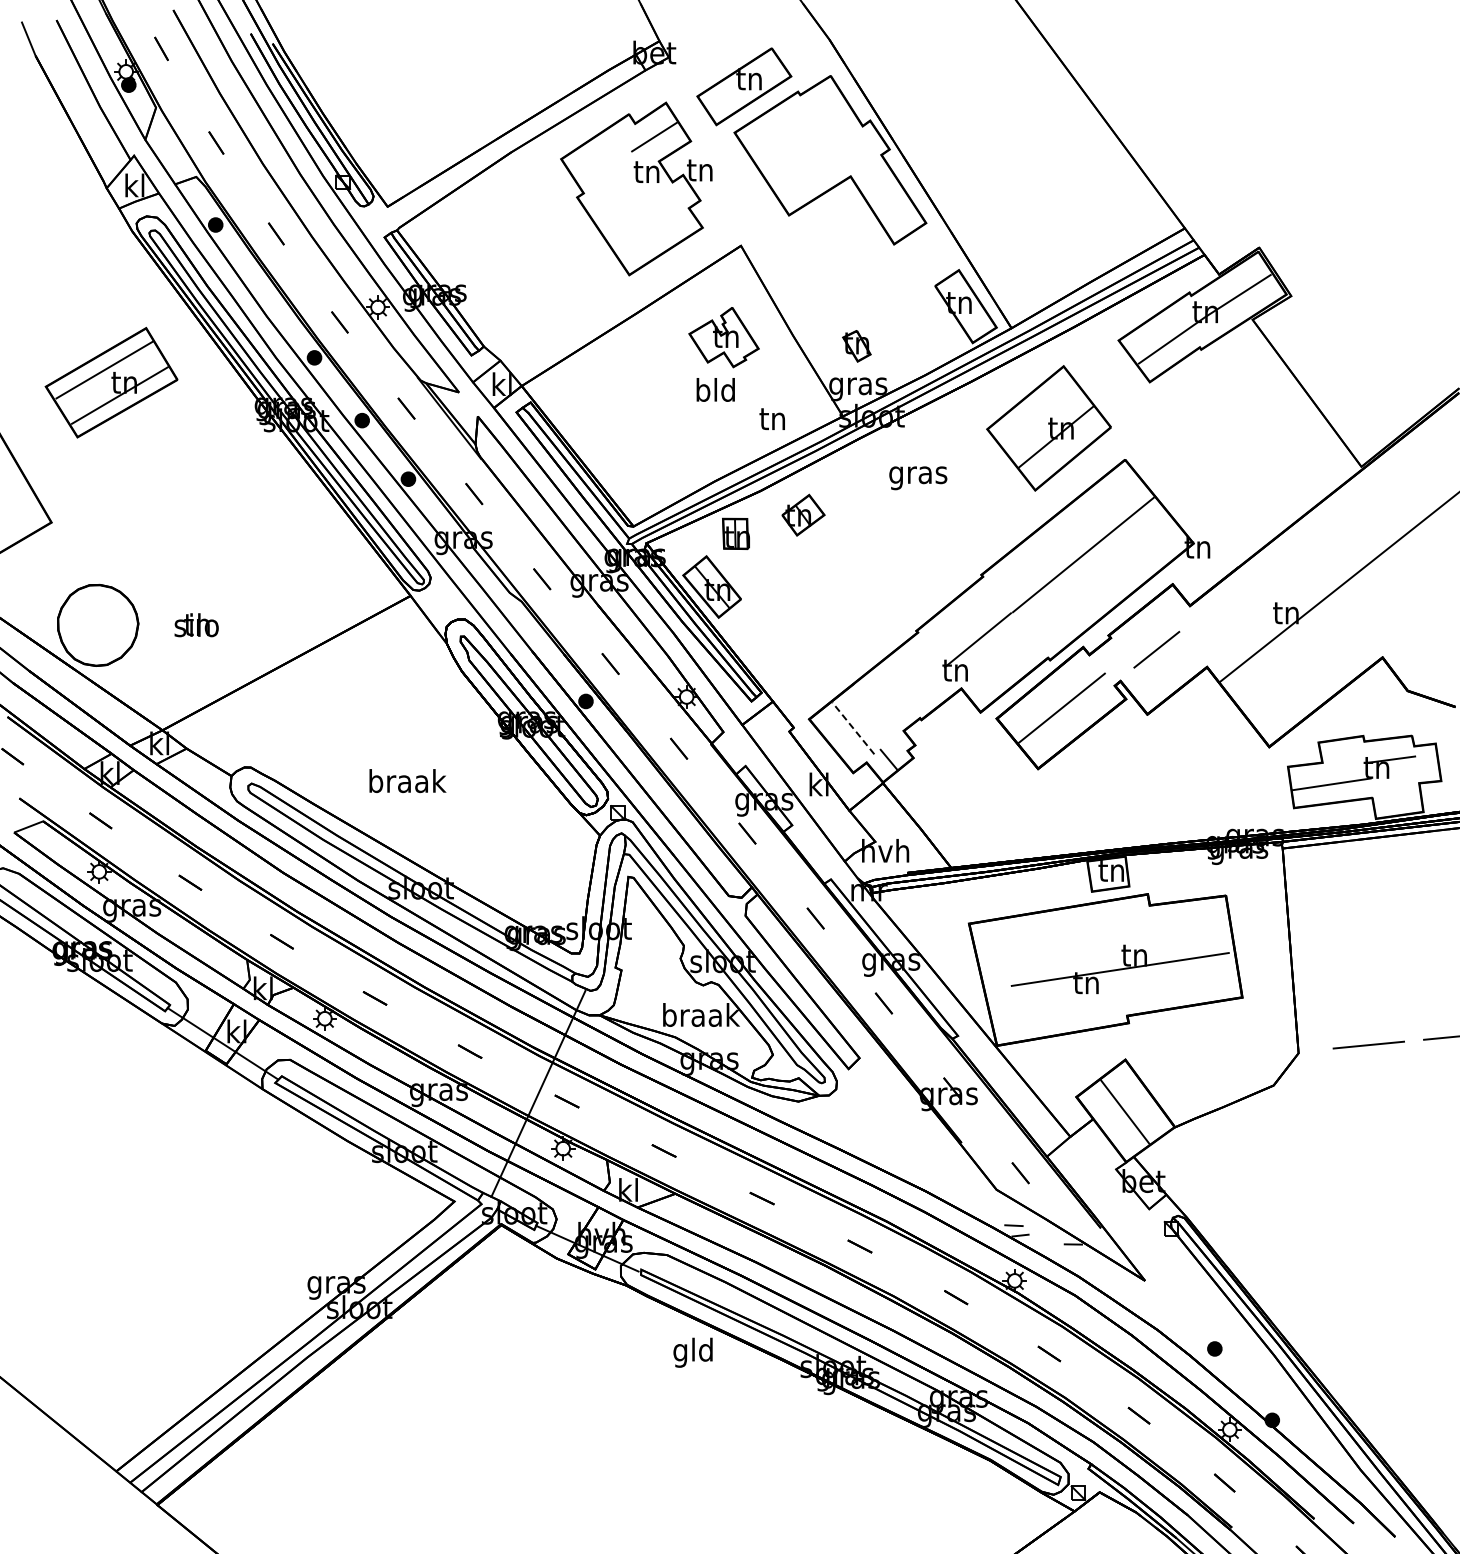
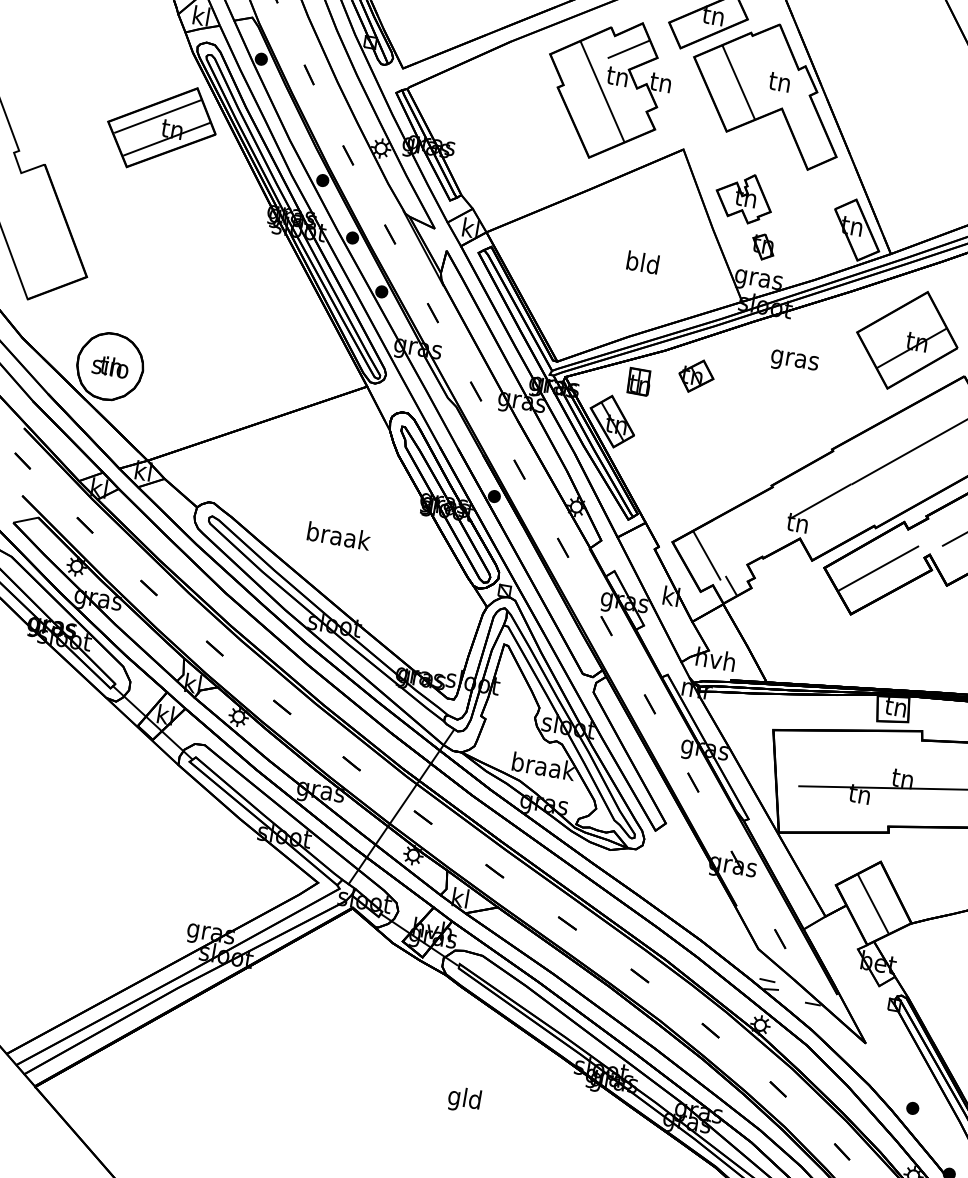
line: (792, 154) -> (737, 82), added
line: (631, 193) -> (602, 91), added
part: (723, 337) -> (743, 198), moved
part: (111, 382) -> (161, 127), moved
text: (771, 418) -> (779, 81), moved
text: (196, 625) -> (110, 366), moved
line: (853, 728) -> (707, 555), dashed -> solid
text: (692, 1352) -> (463, 1099), moved

